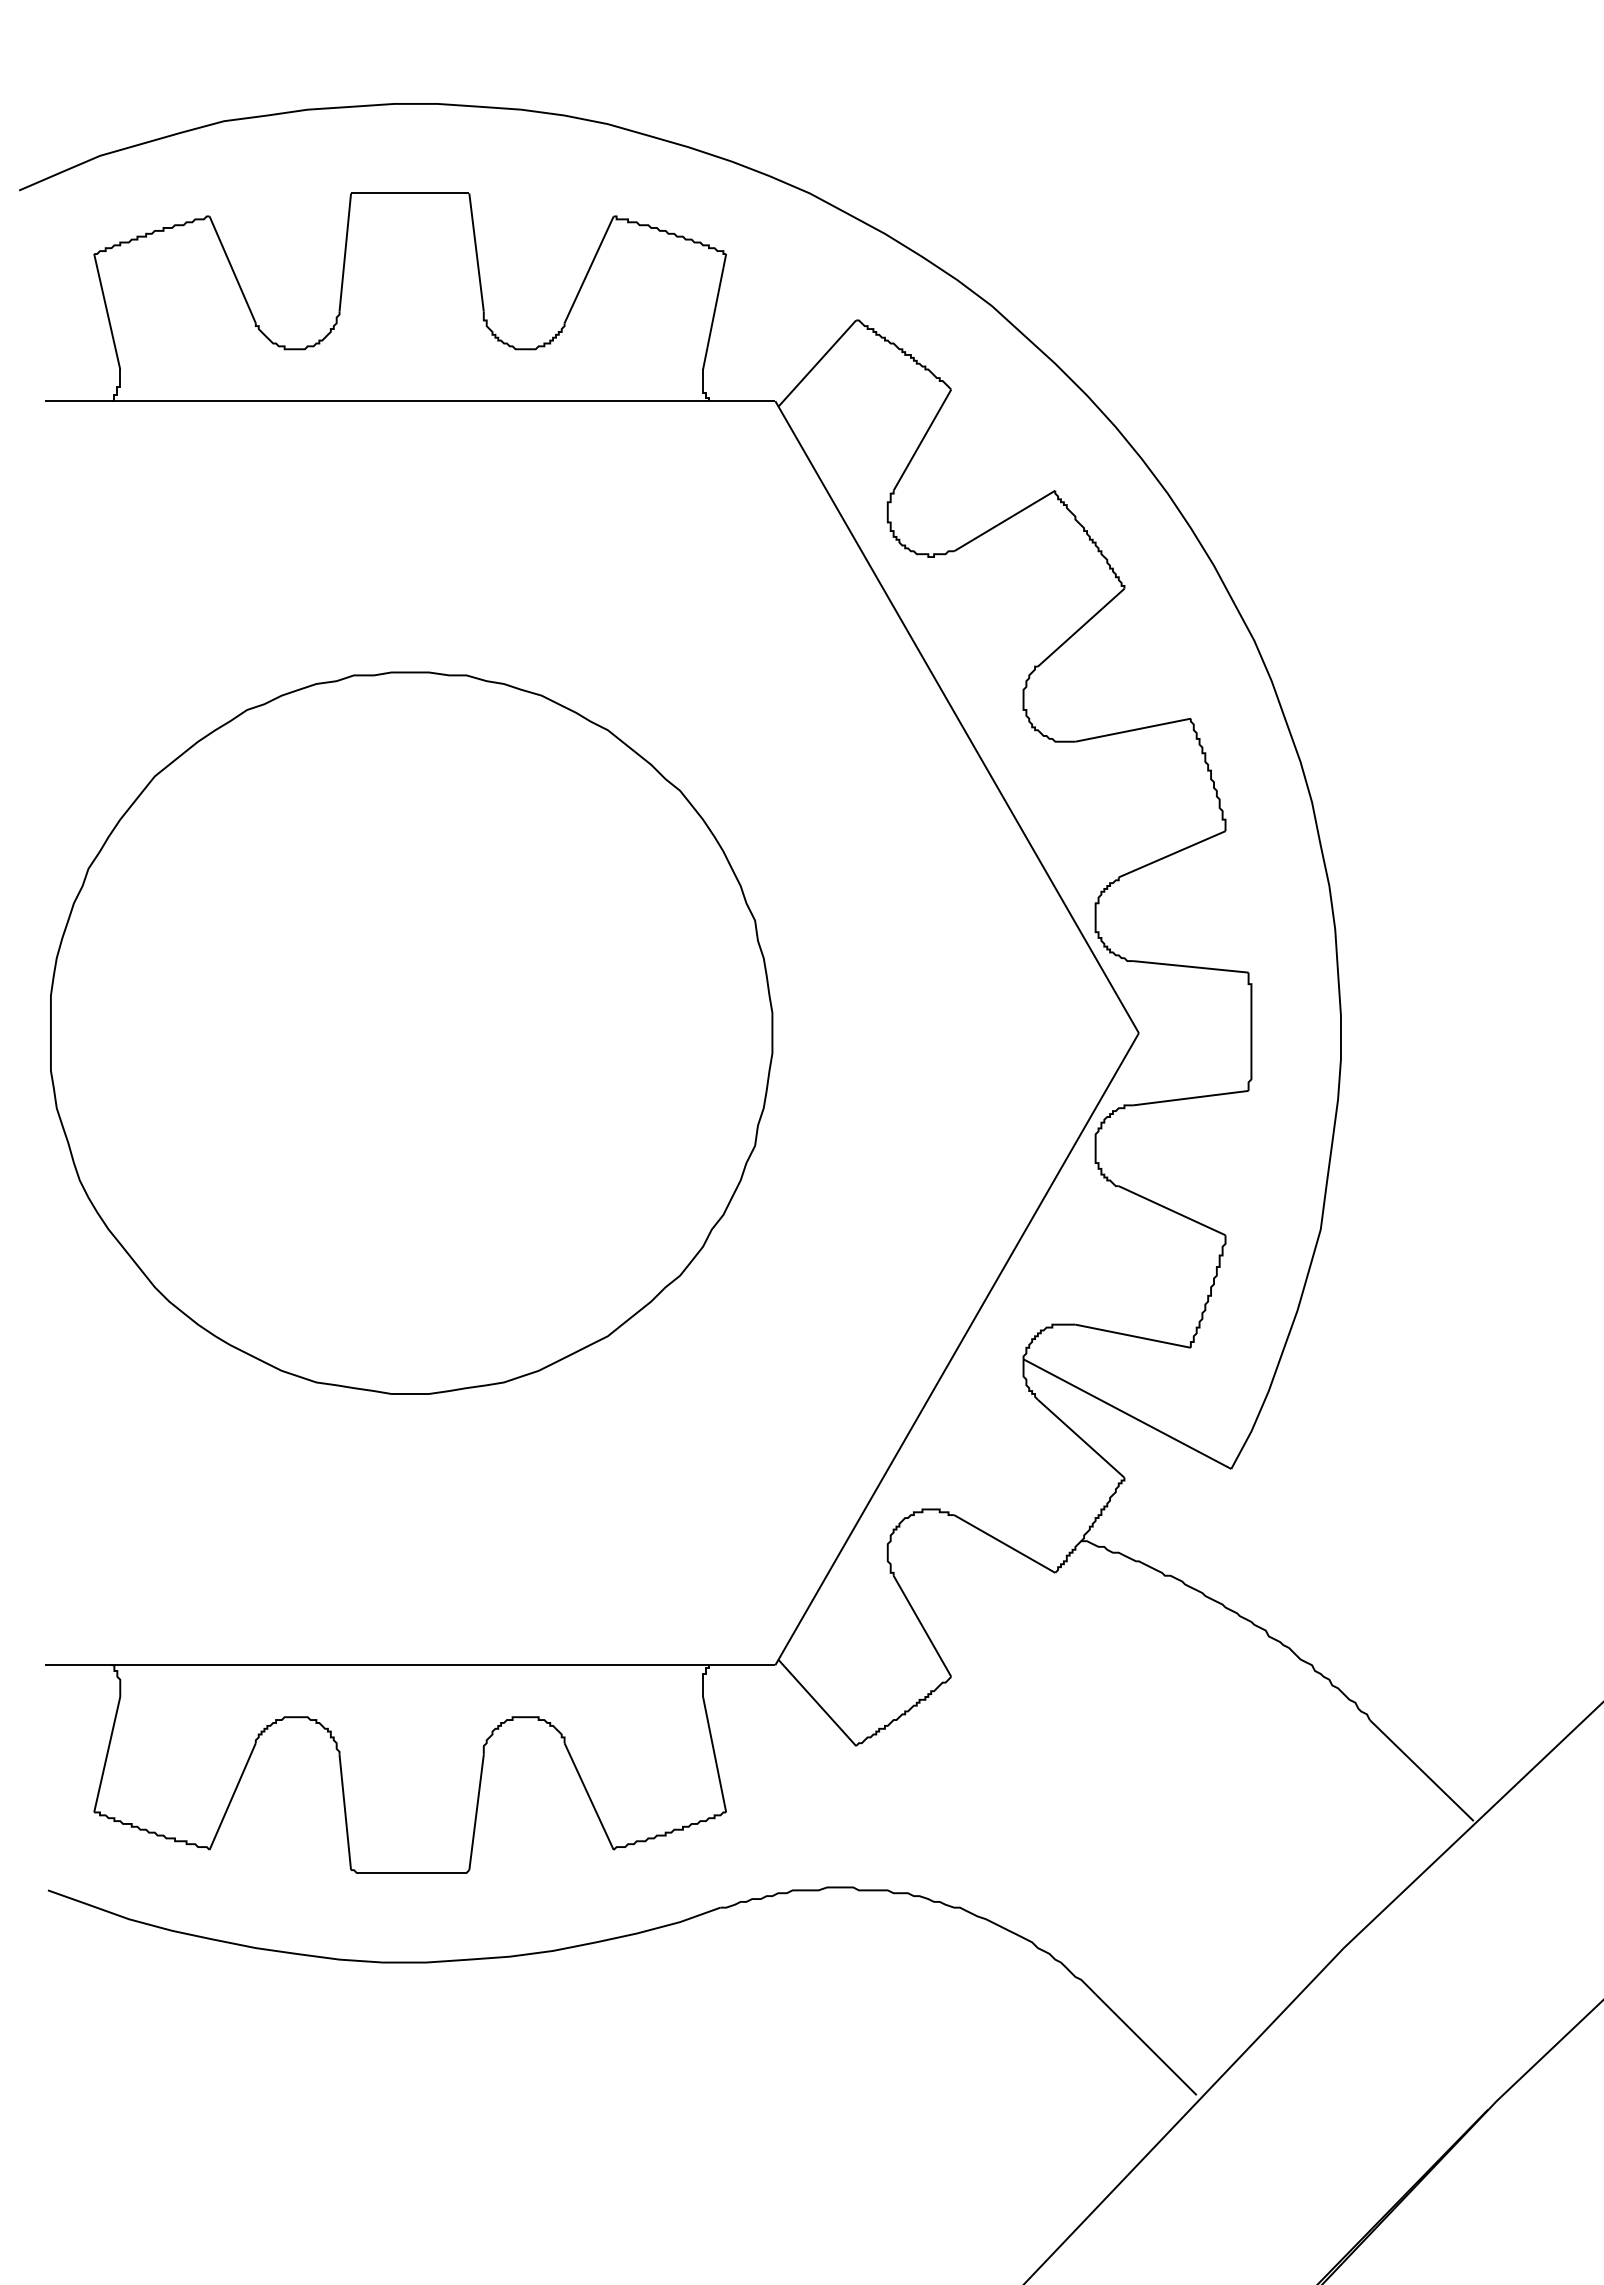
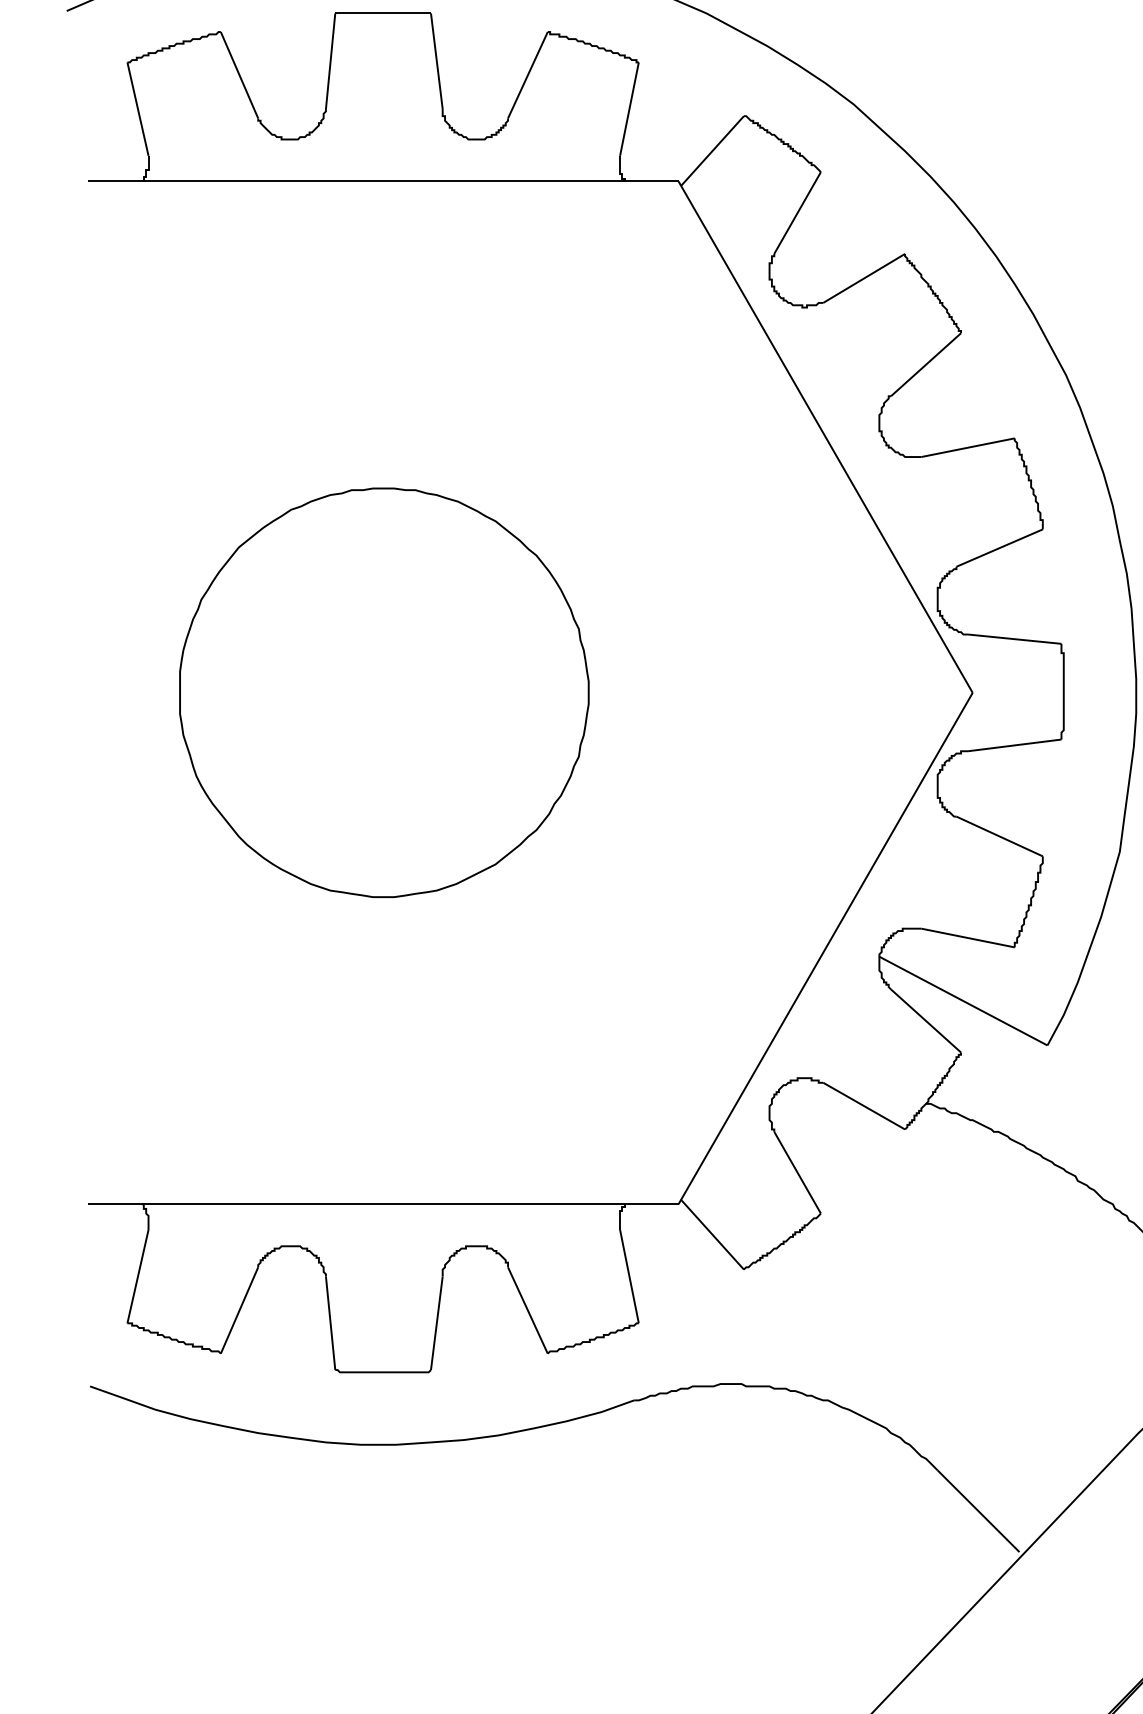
part: (411, 1032) -> (384, 692), size x0.7

